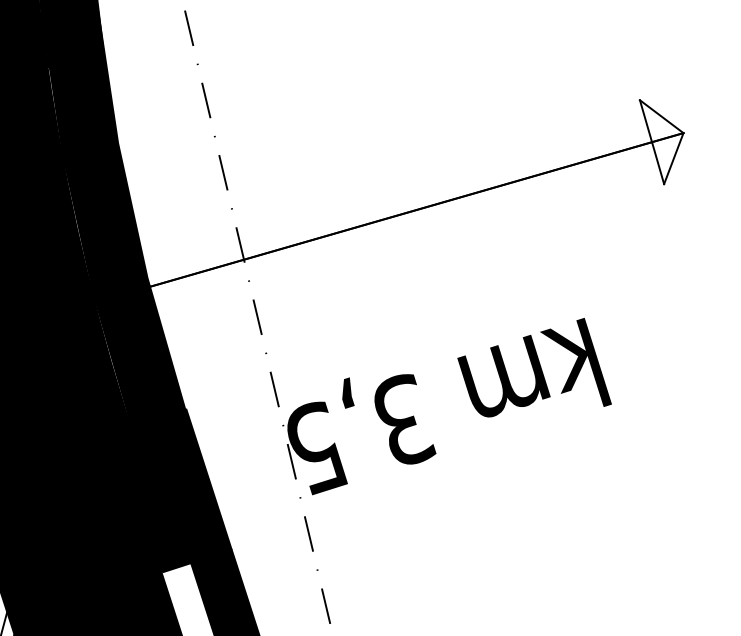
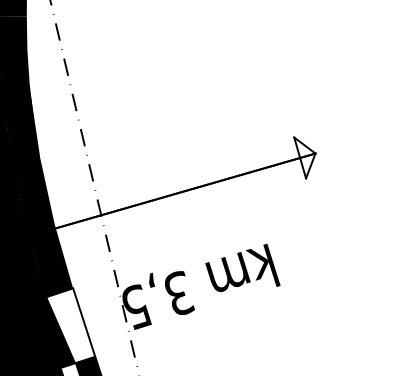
fill: (180, 485) -> (70, 325), removed

